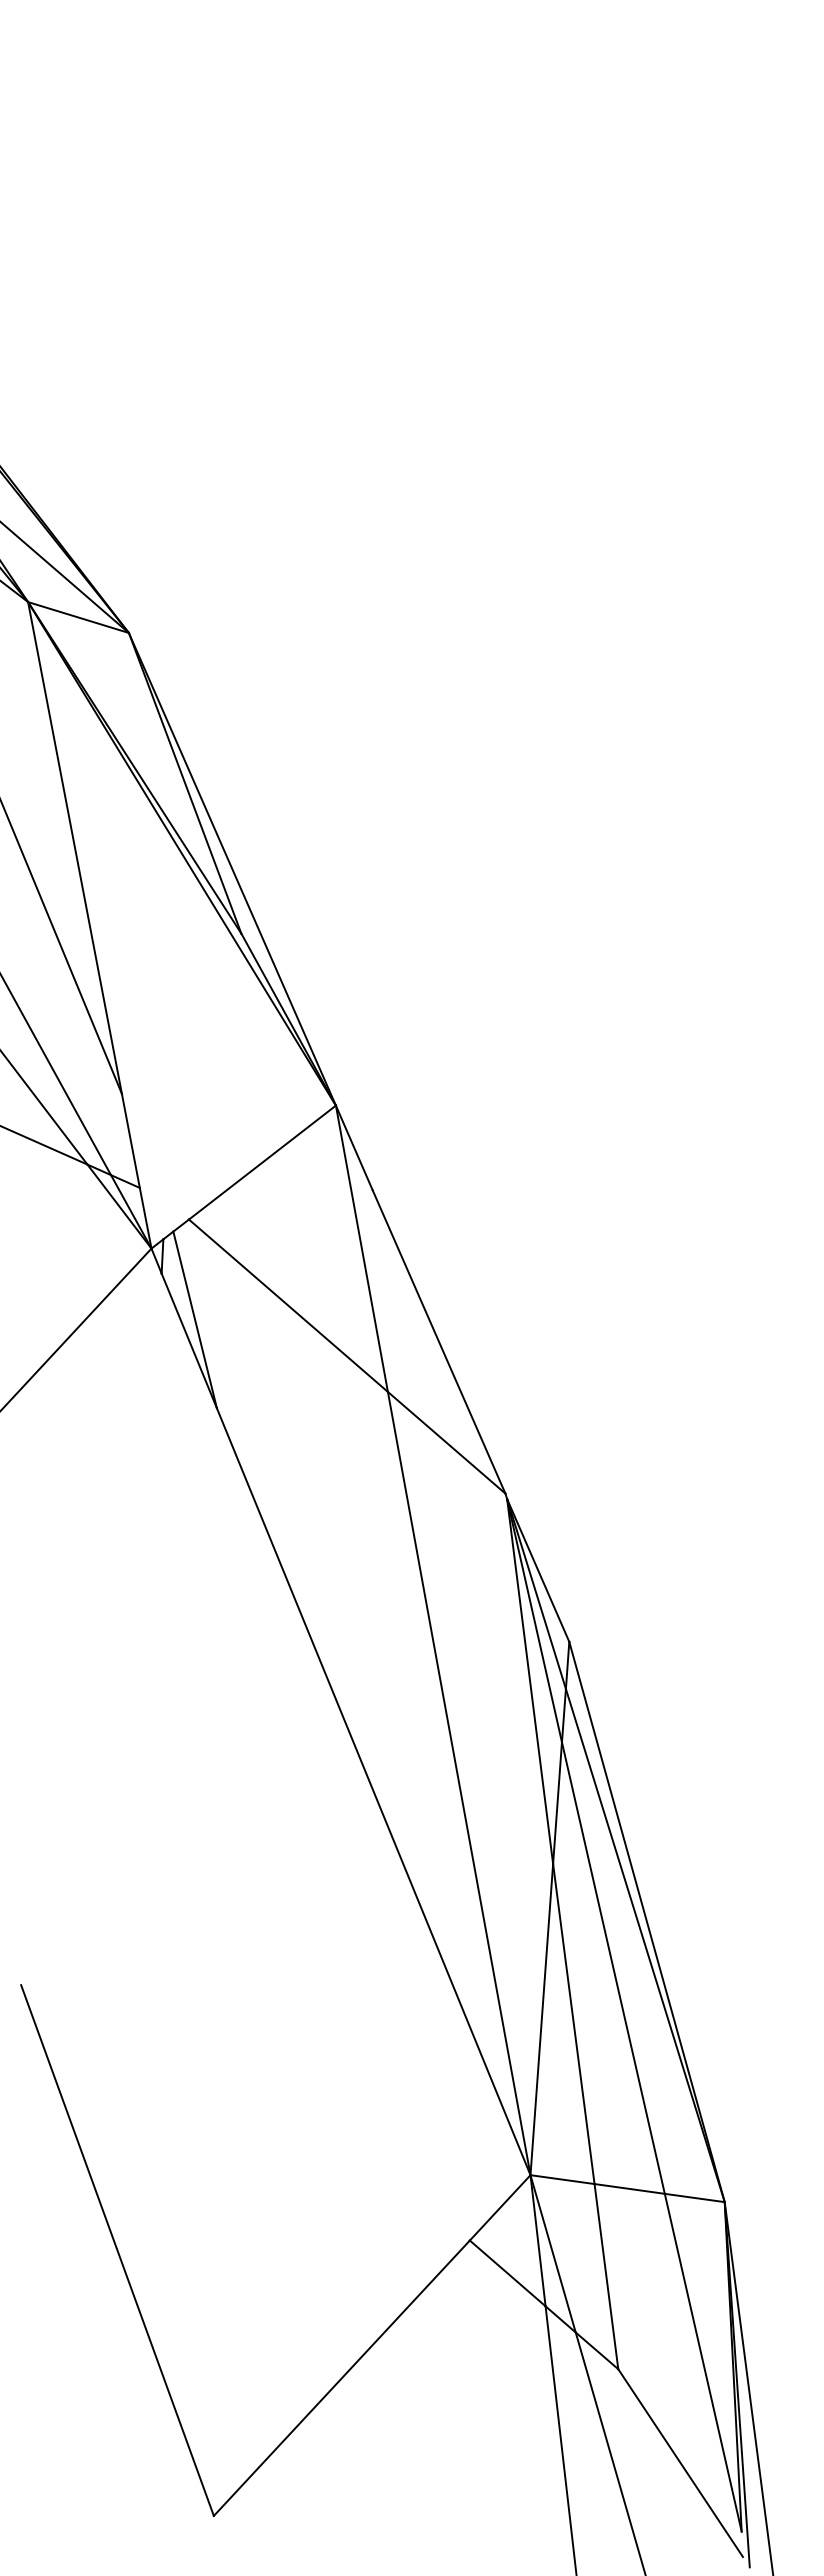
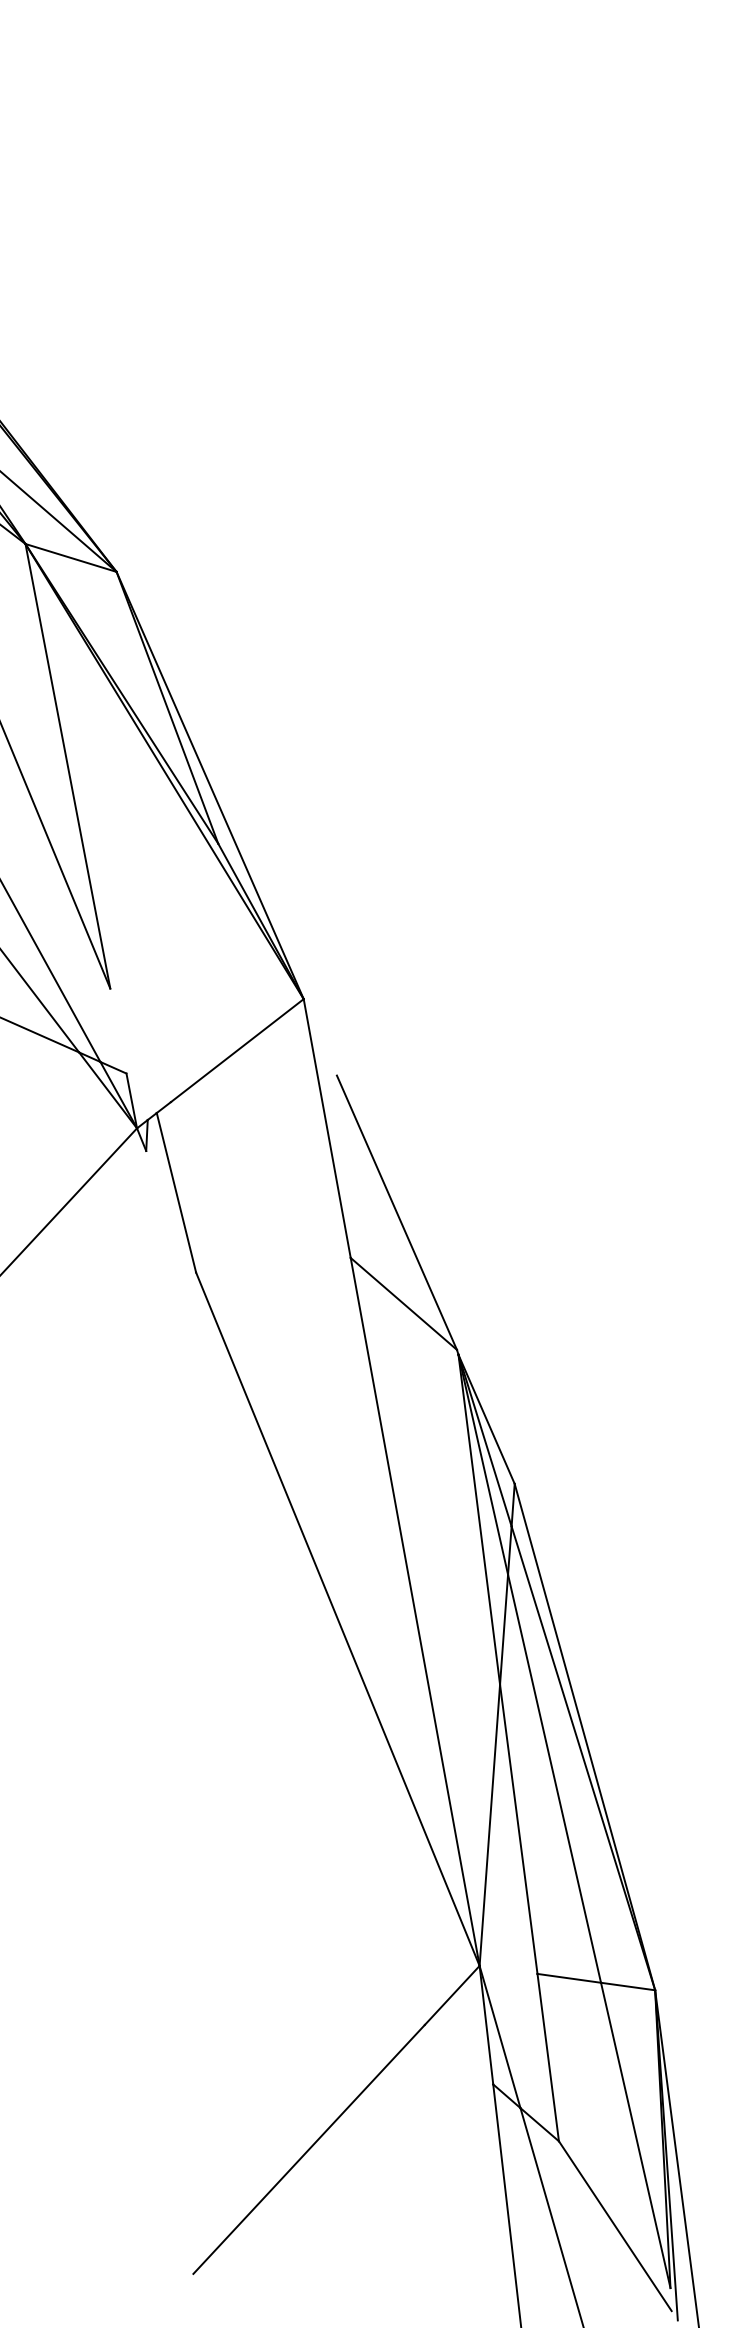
line: (130, 1140) -> (118, 1030), removed
line: (353, 1147) -> (319, 1037), removed
line: (287, 1305) -> (259, 1179), removed
line: (188, 1340) -> (170, 1211), removed
line: (562, 2179) -> (508, 1969), removed
line: (117, 2250) -> (106, 2034), removed
line: (507, 2273) -> (458, 2054), removed

